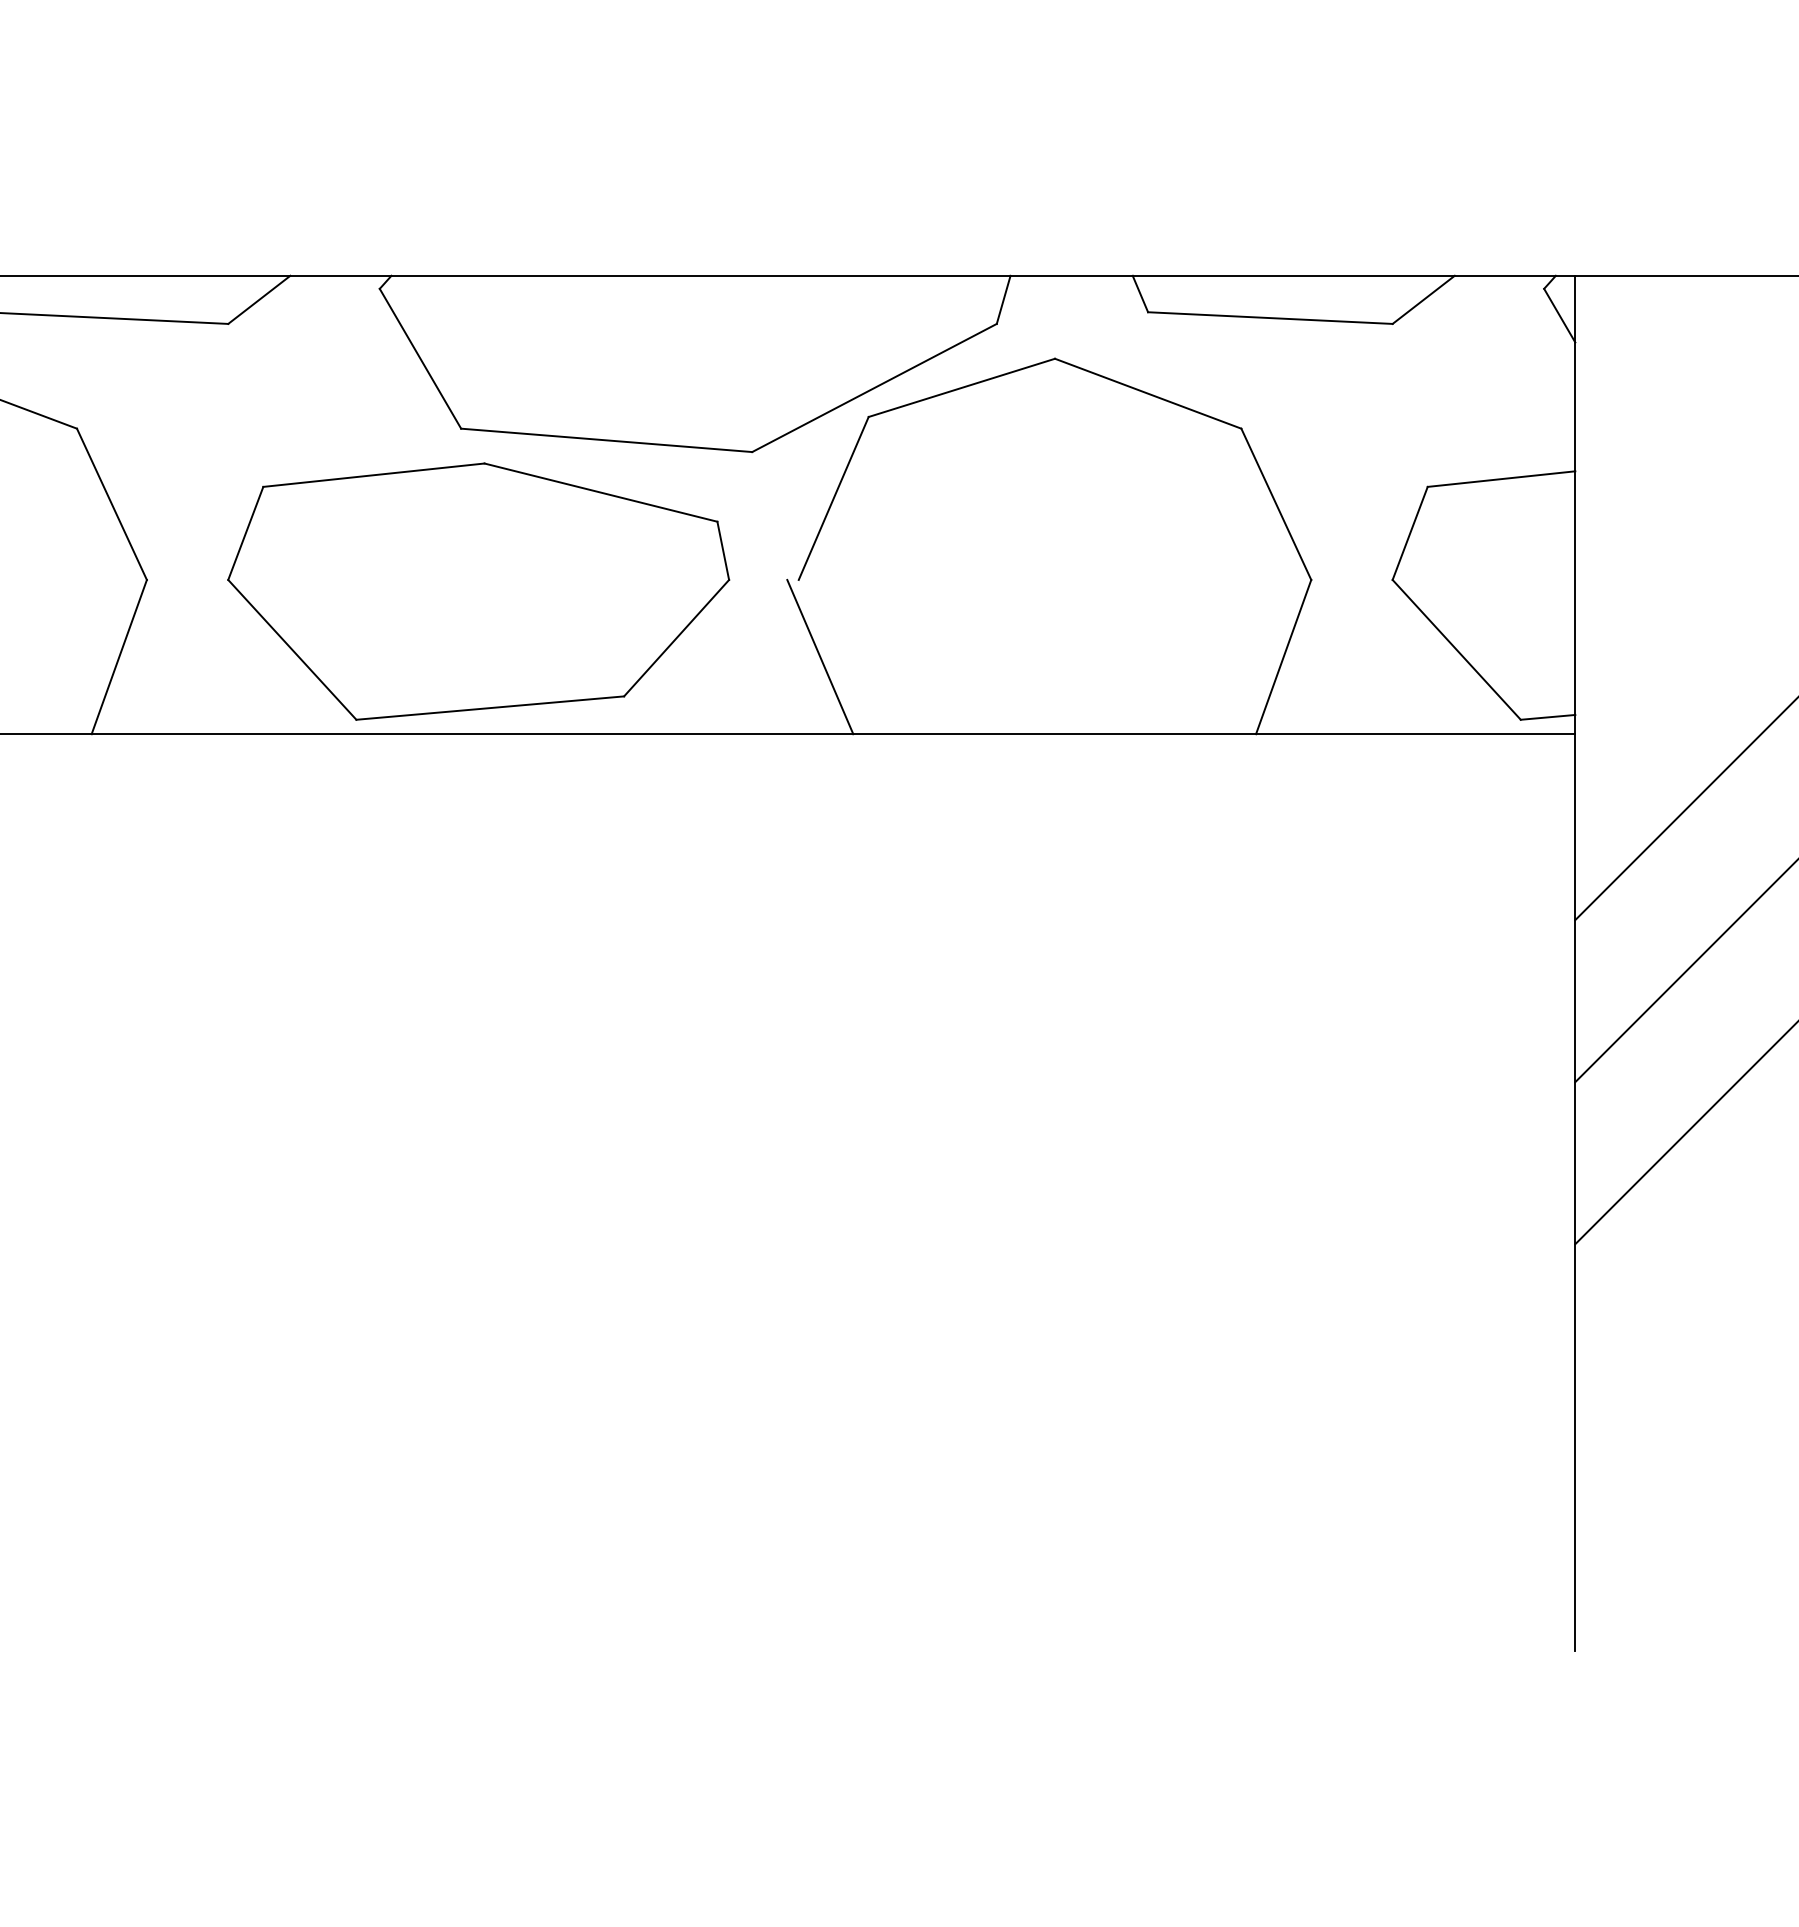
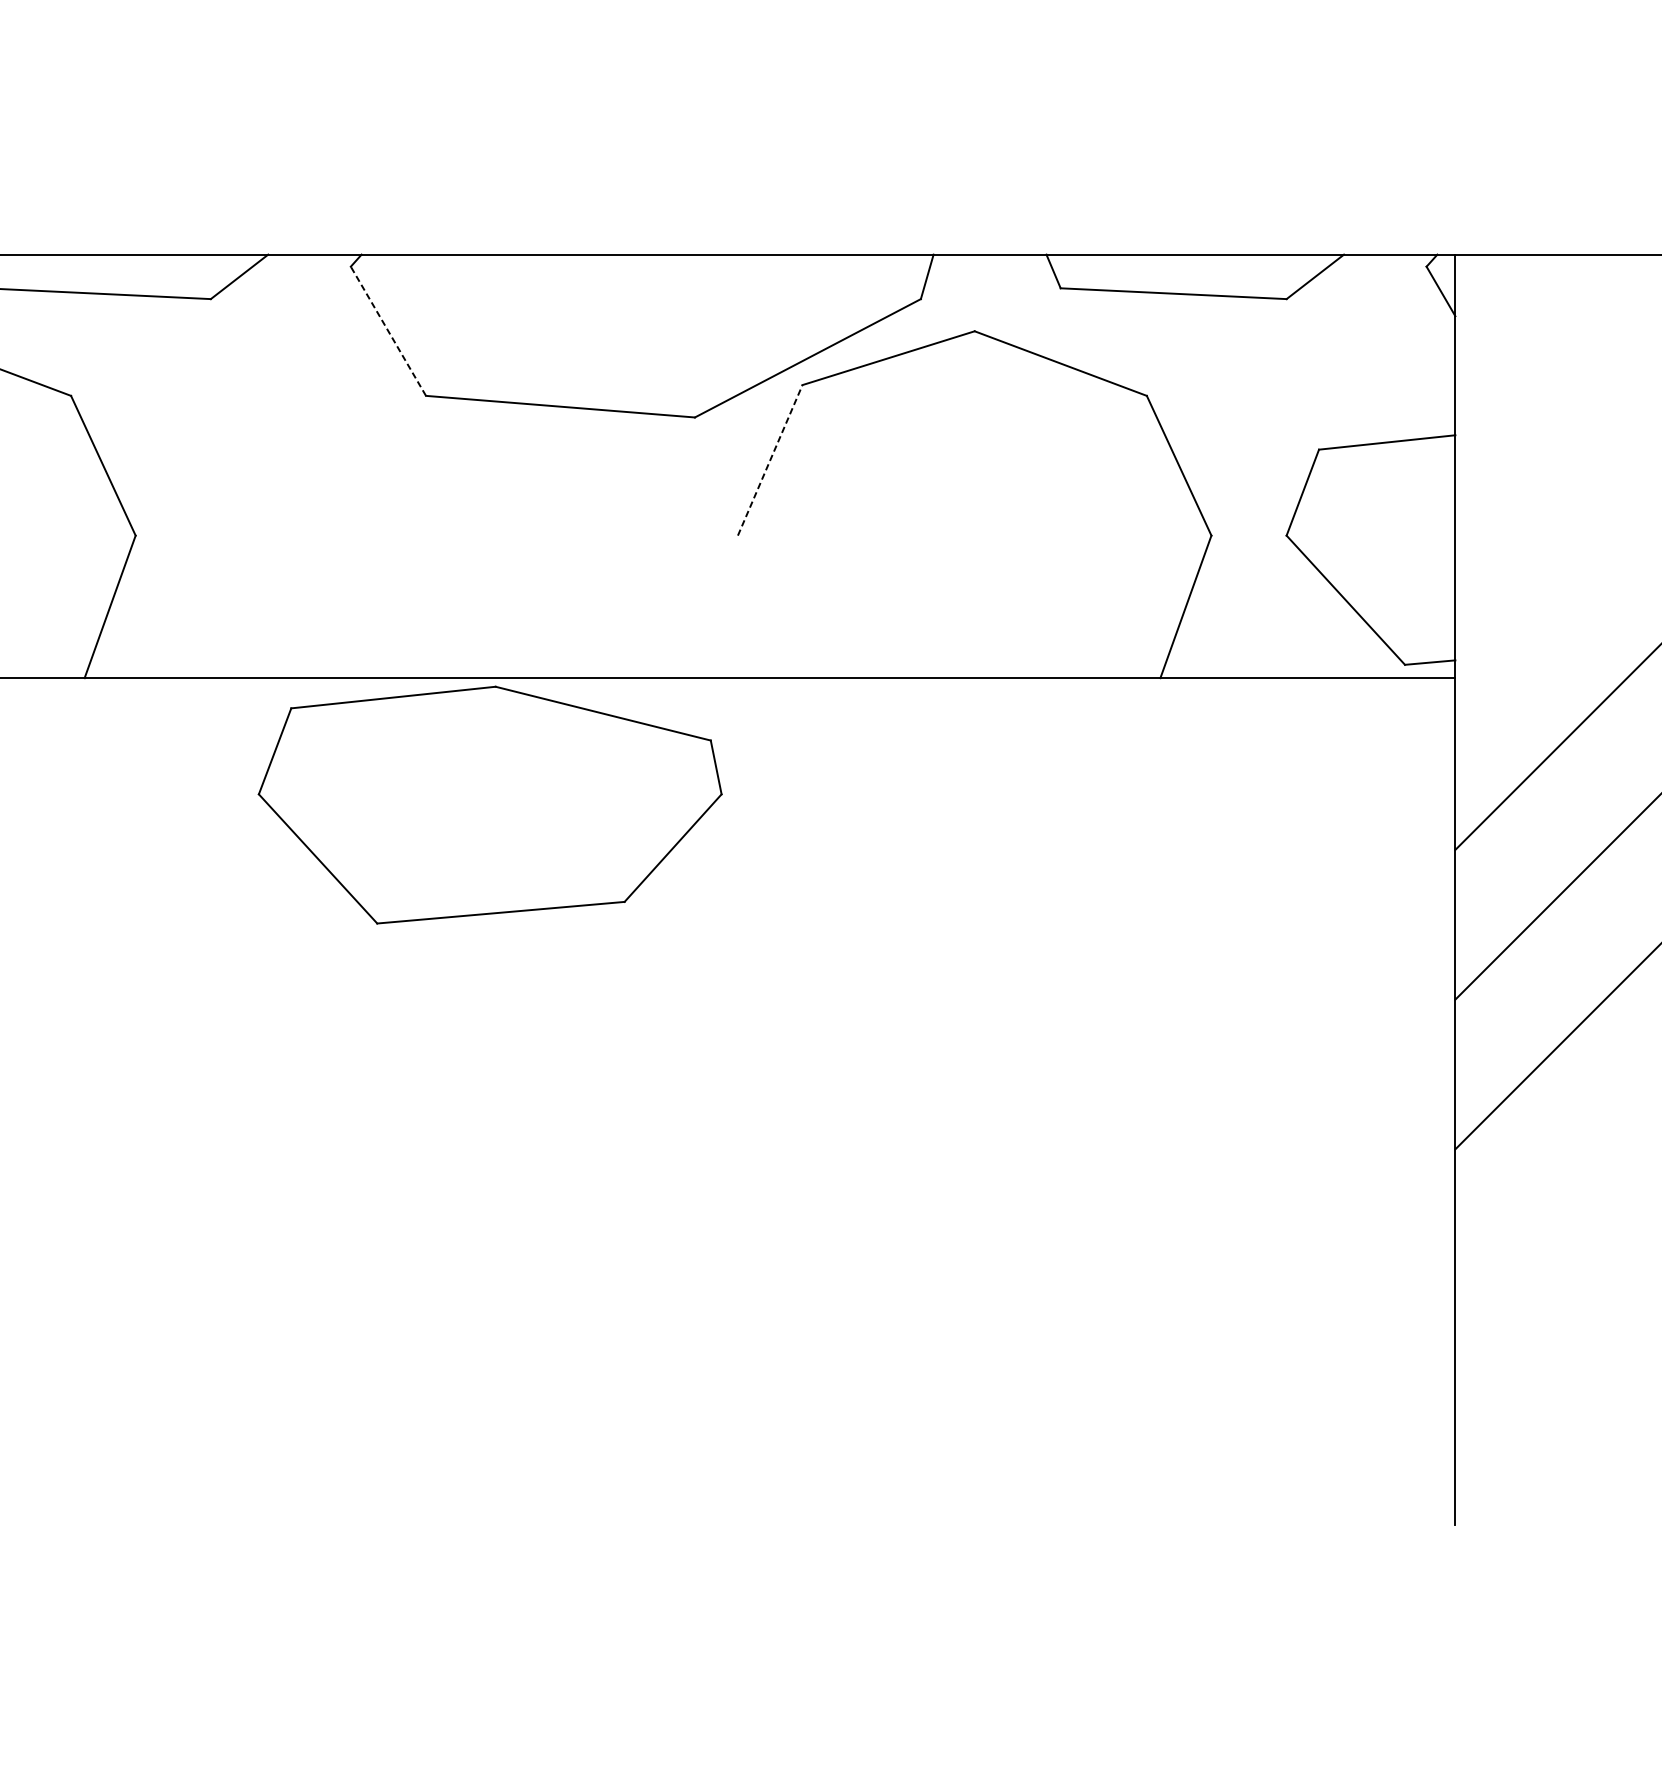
line: (420, 358) -> (388, 331), solid -> dashed
line: (833, 498) -> (770, 460), solid -> dashed
part: (478, 591) -> (490, 805), moved
line: (820, 656) -> (758, 606), removed

